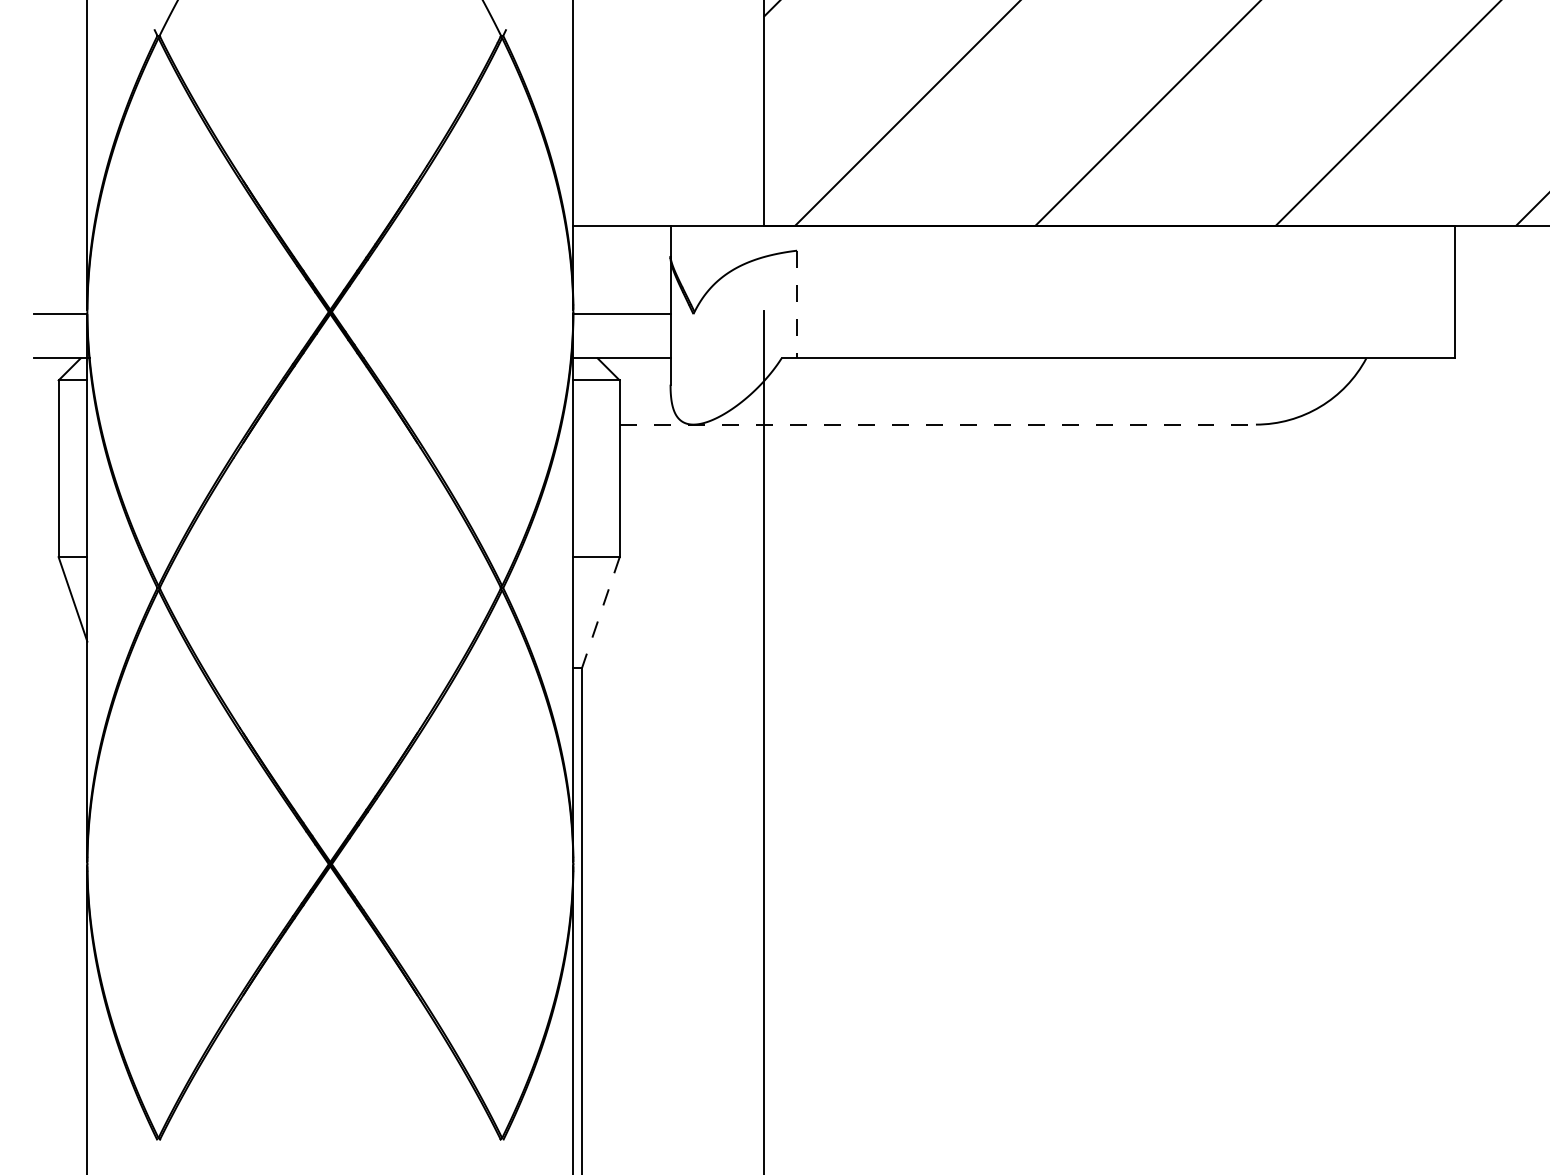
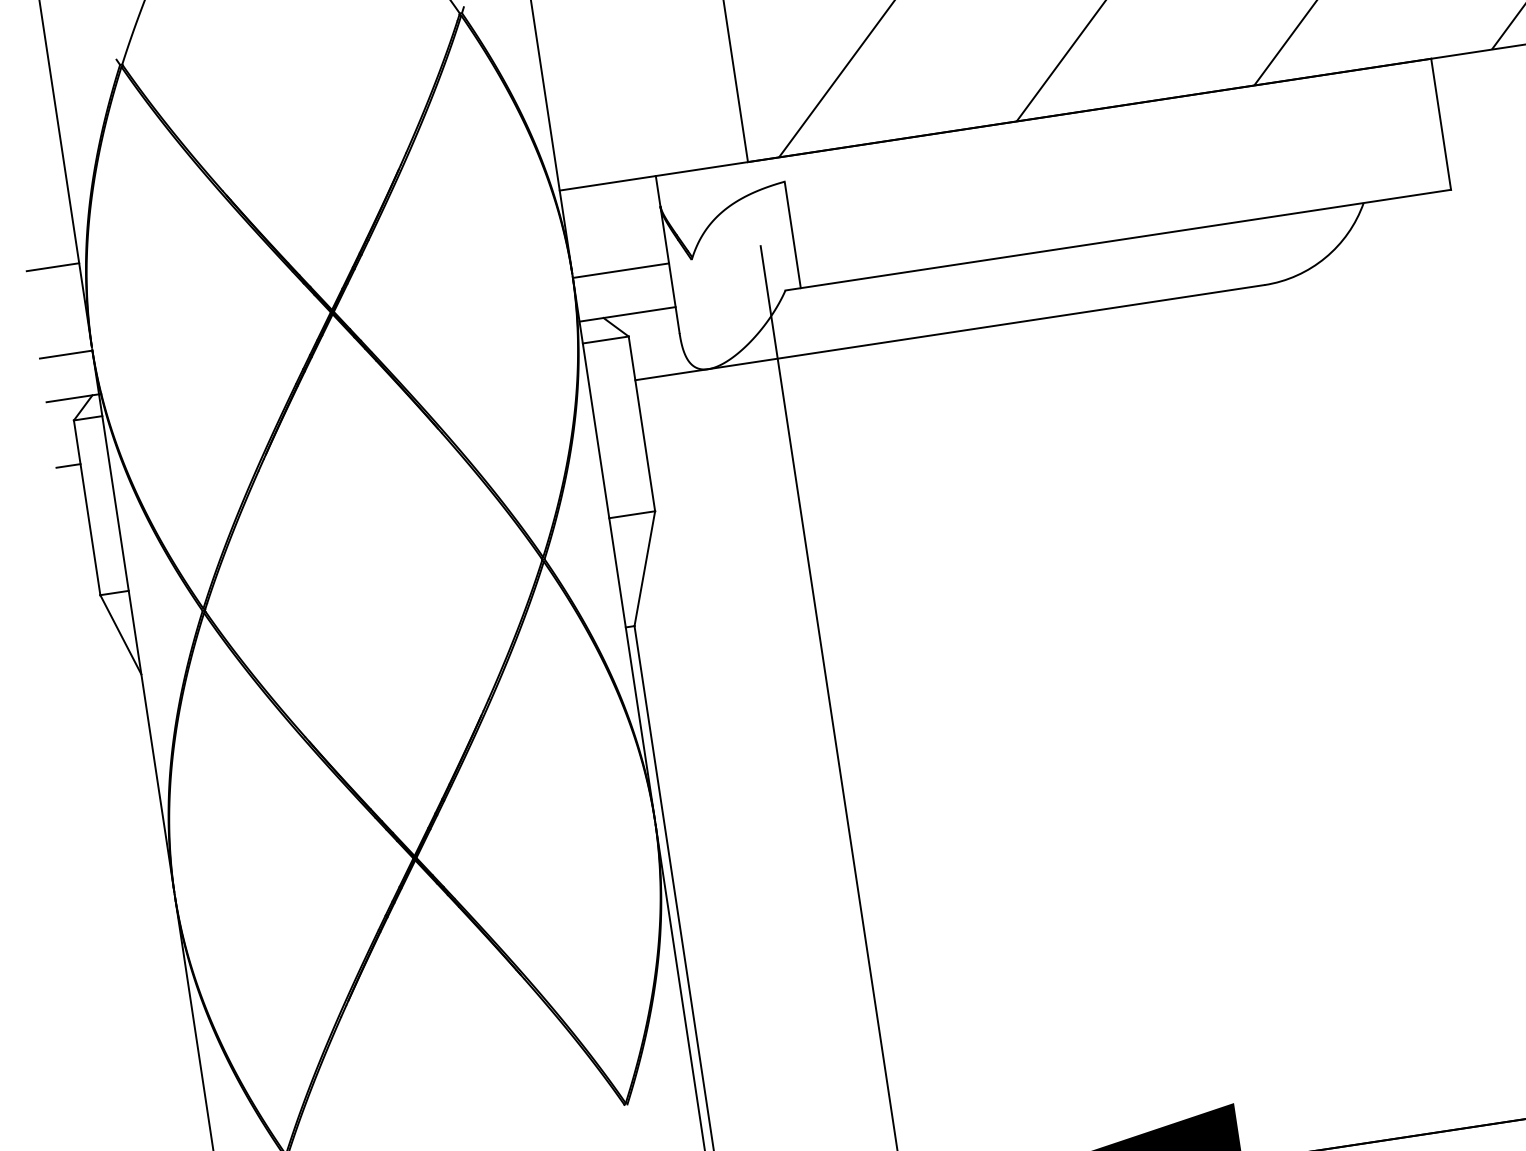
line: (60, 225) -> (52, 266), added
line: (797, 304) -> (793, 234), dashed -> solid
line: (46, 424) -> (68, 465), added
line: (938, 424) -> (950, 332), dashed -> solid
line: (600, 612) -> (644, 568), dashed -> solid

